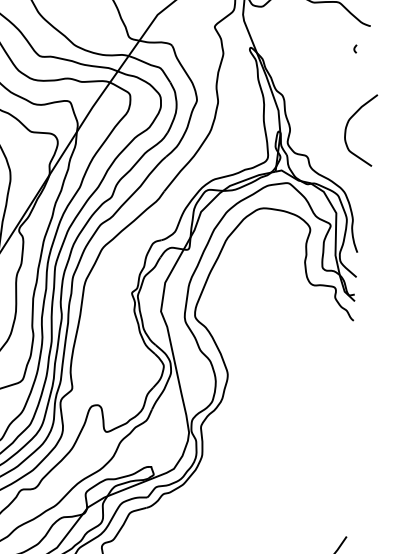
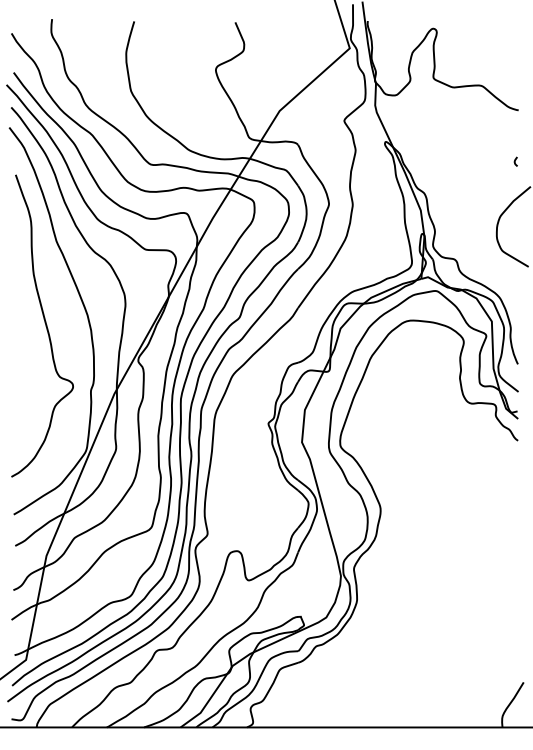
curve: (355, 48) -> (515, 161), moved

